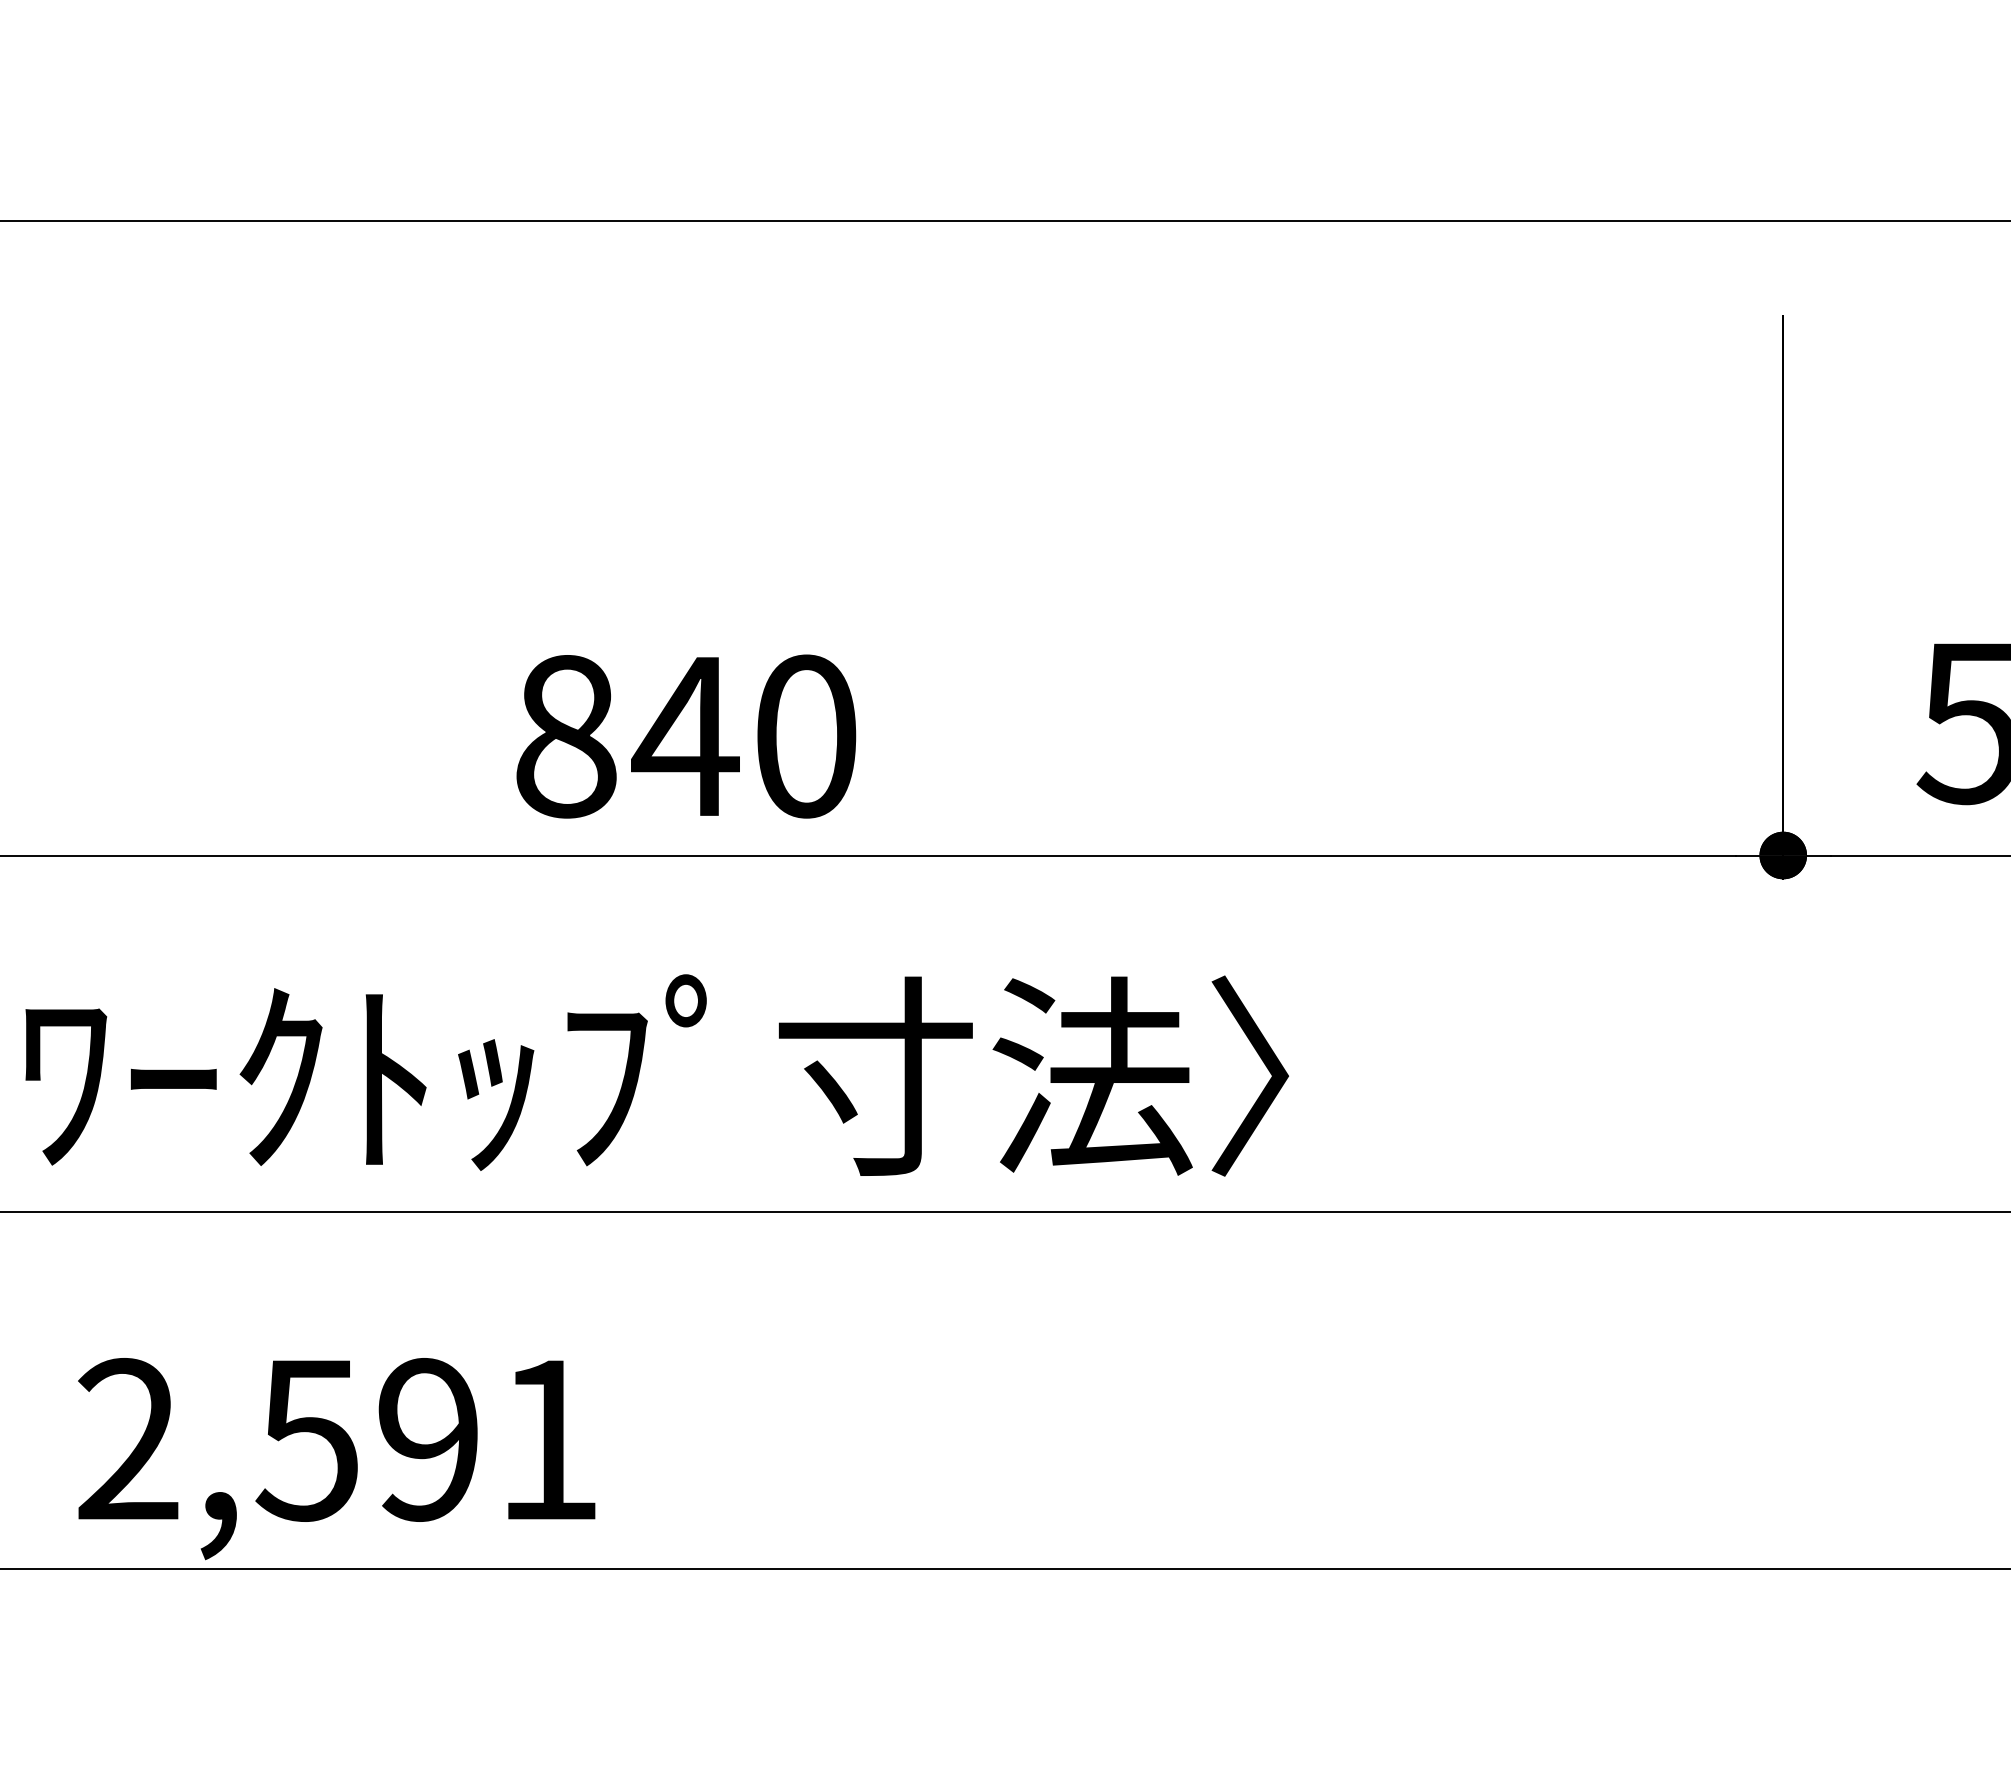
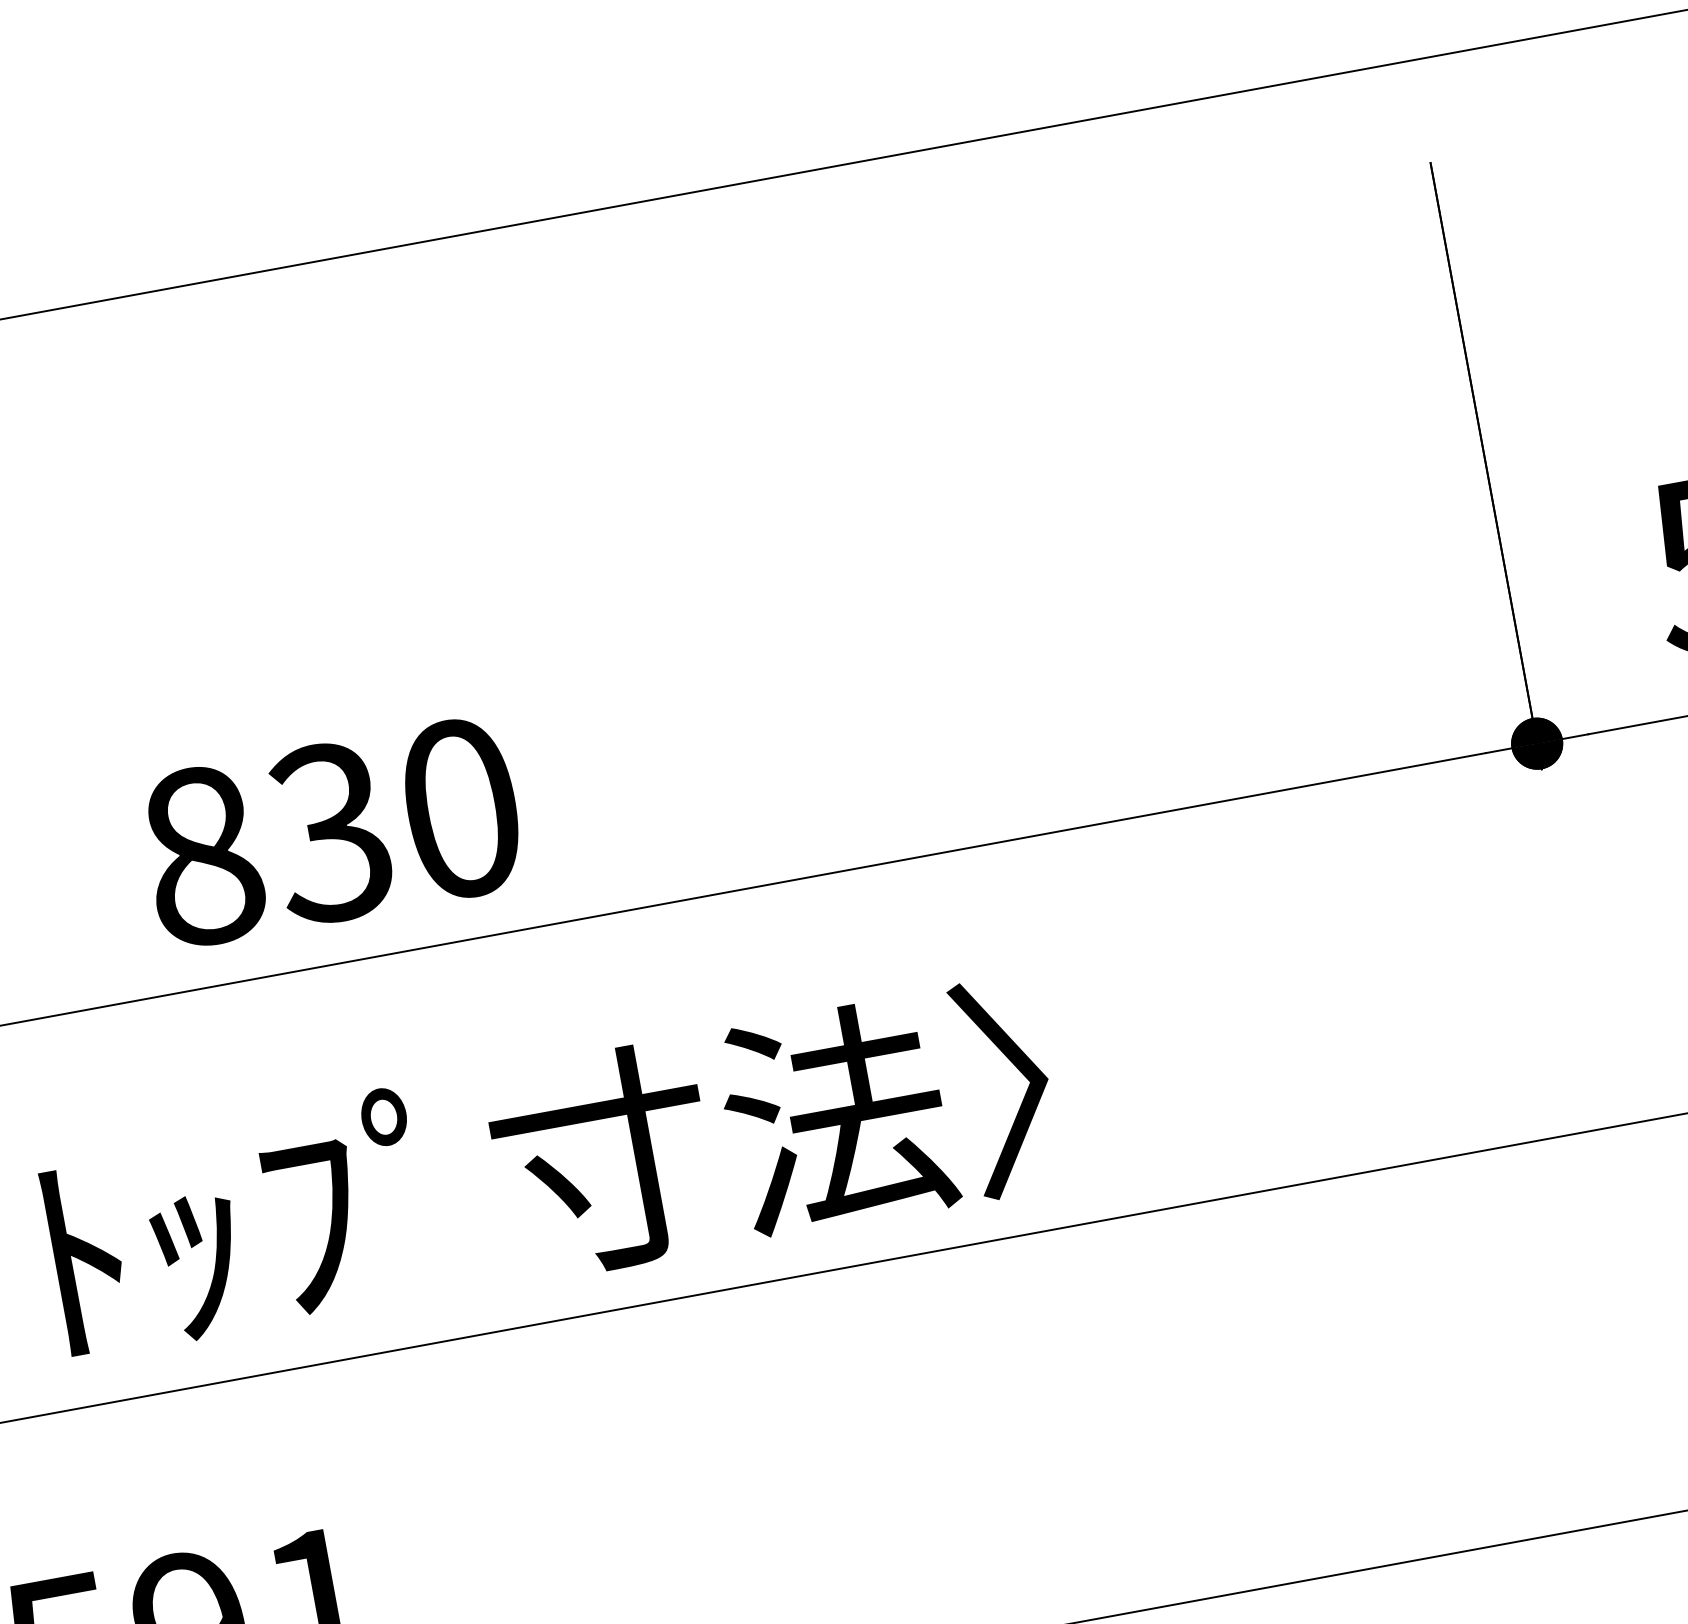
text: (685, 736) -> (331, 832), 840 -> 830

